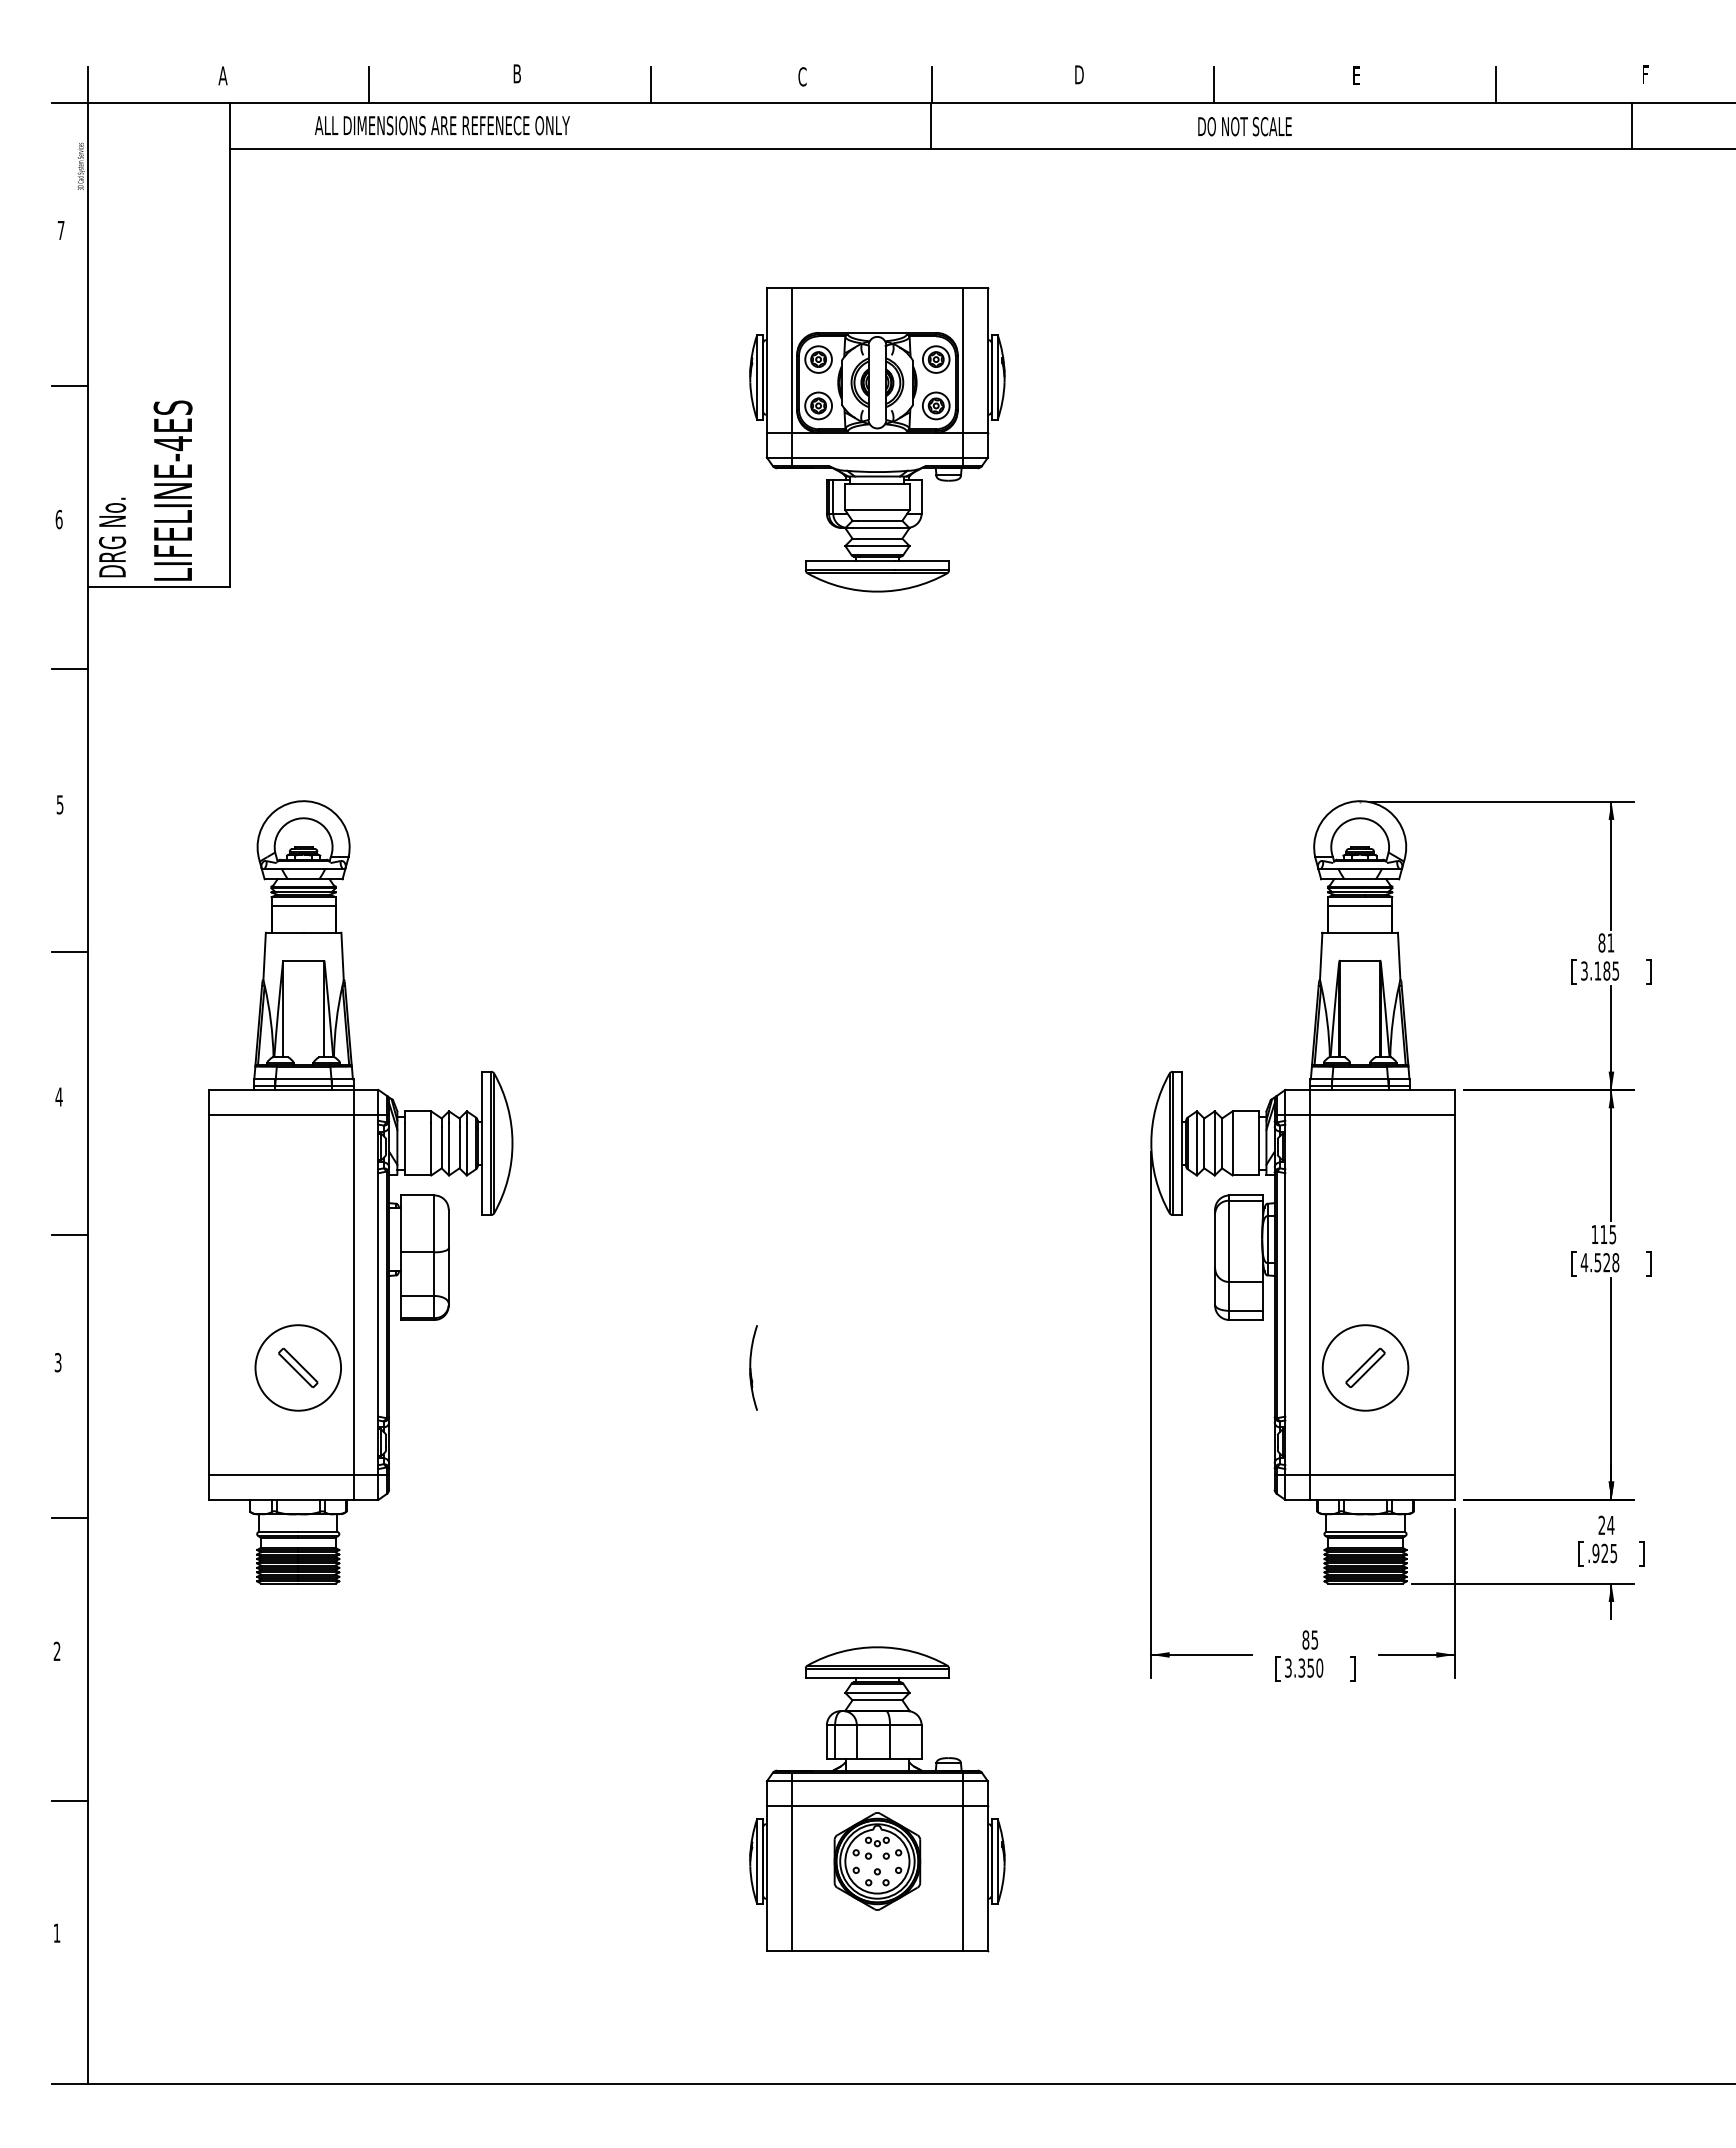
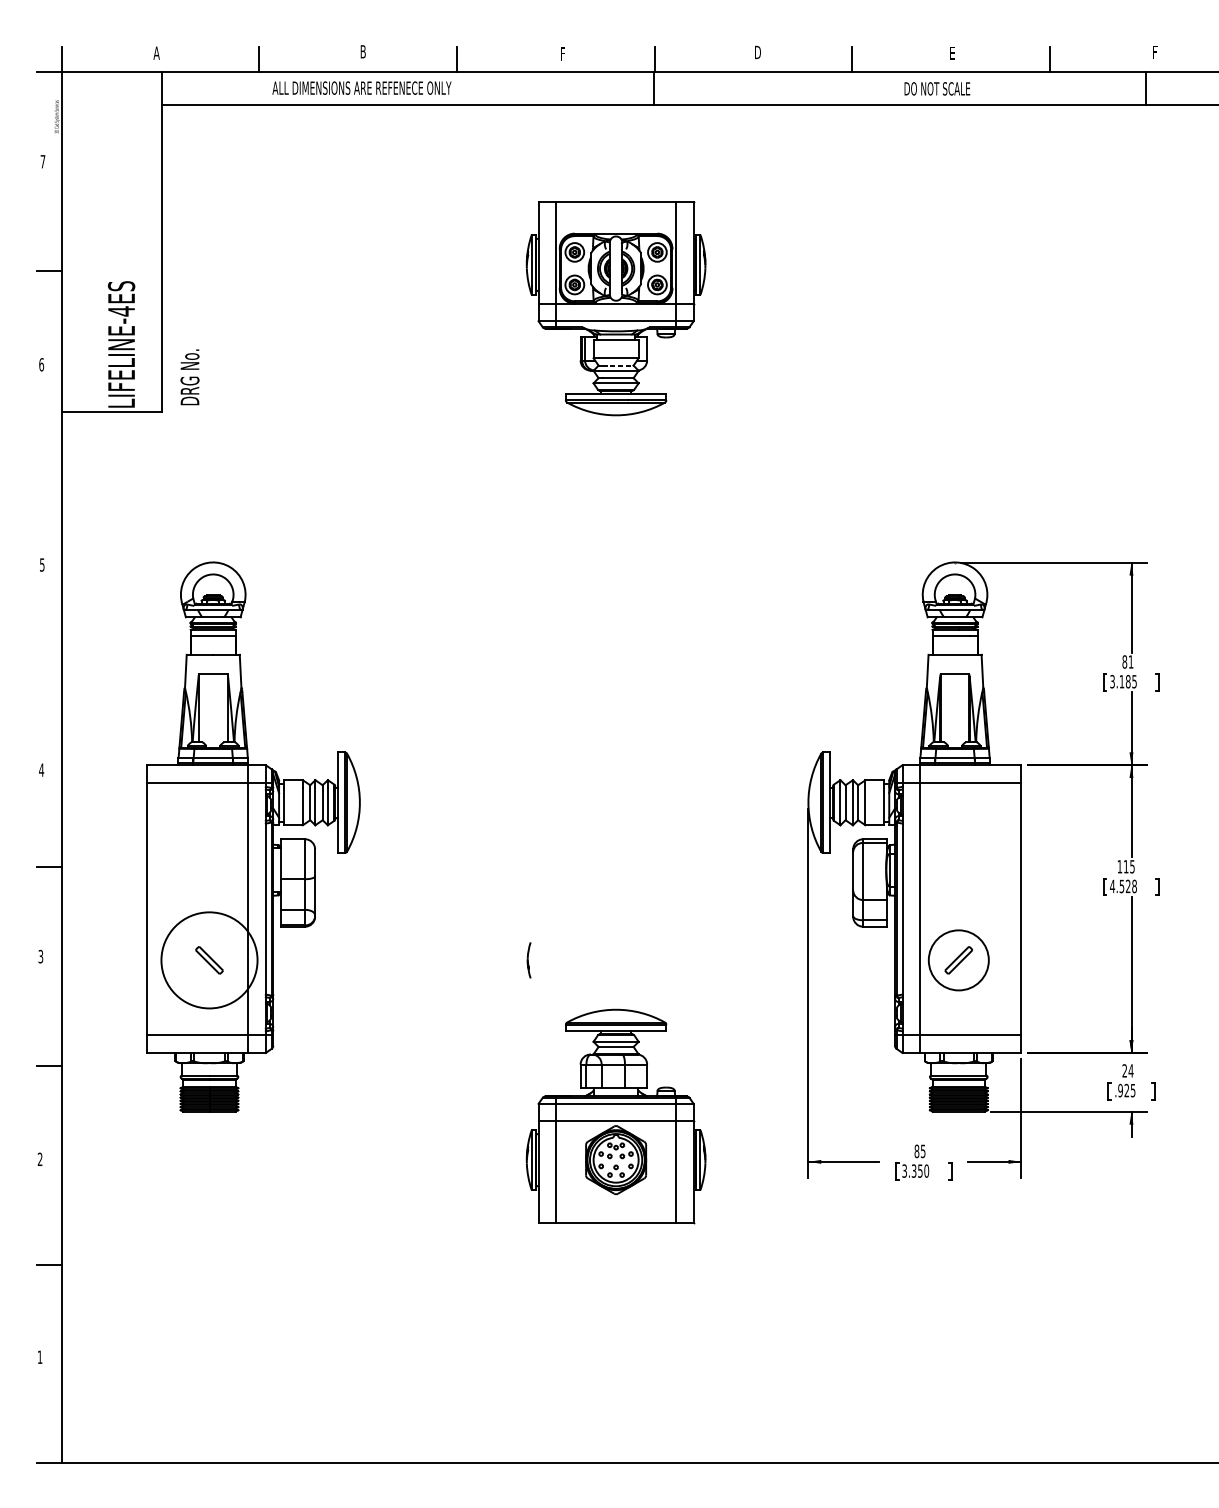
text: (802, 76) -> (563, 53), C -> F
text: (442, 125) -> (362, 88), moved
text: (1244, 126) -> (937, 88), moved
line: (880, 520) -> (618, 365), solid -> dashed
text: (112, 537) -> (189, 377), moved
line: (69, 669) -> (48, 470), removed
line: (69, 952) -> (48, 668), removed
circle: (298, 1367) -> (209, 960), size x1.6
part: (753, 1367) -> (529, 960), size x0.6
part: (877, 1799) -> (616, 1116), moved

